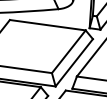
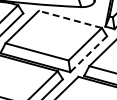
line: (47, 25) -> (70, 19), solid -> dashed
line: (74, 63) -> (88, 54), solid -> dashed

